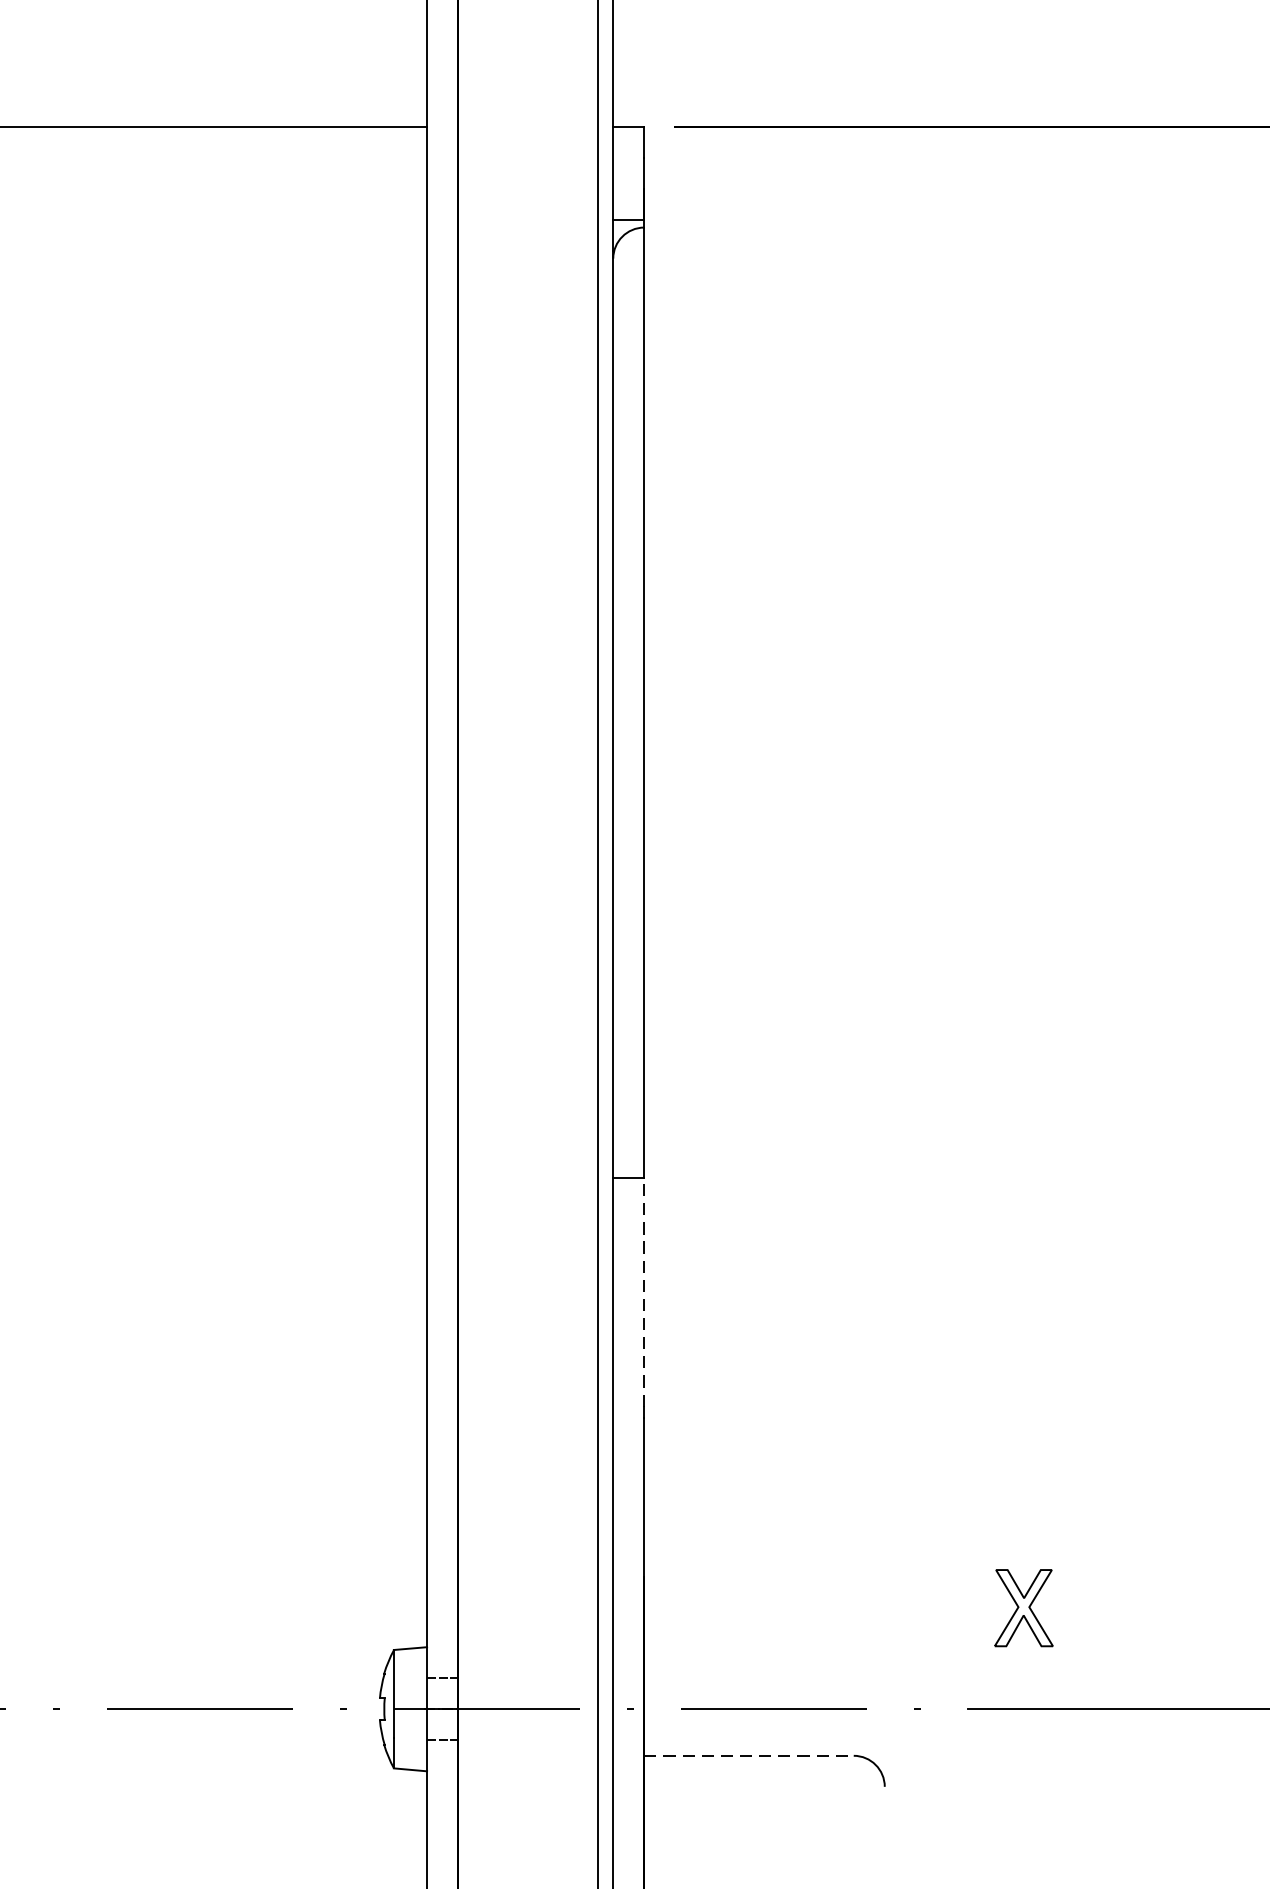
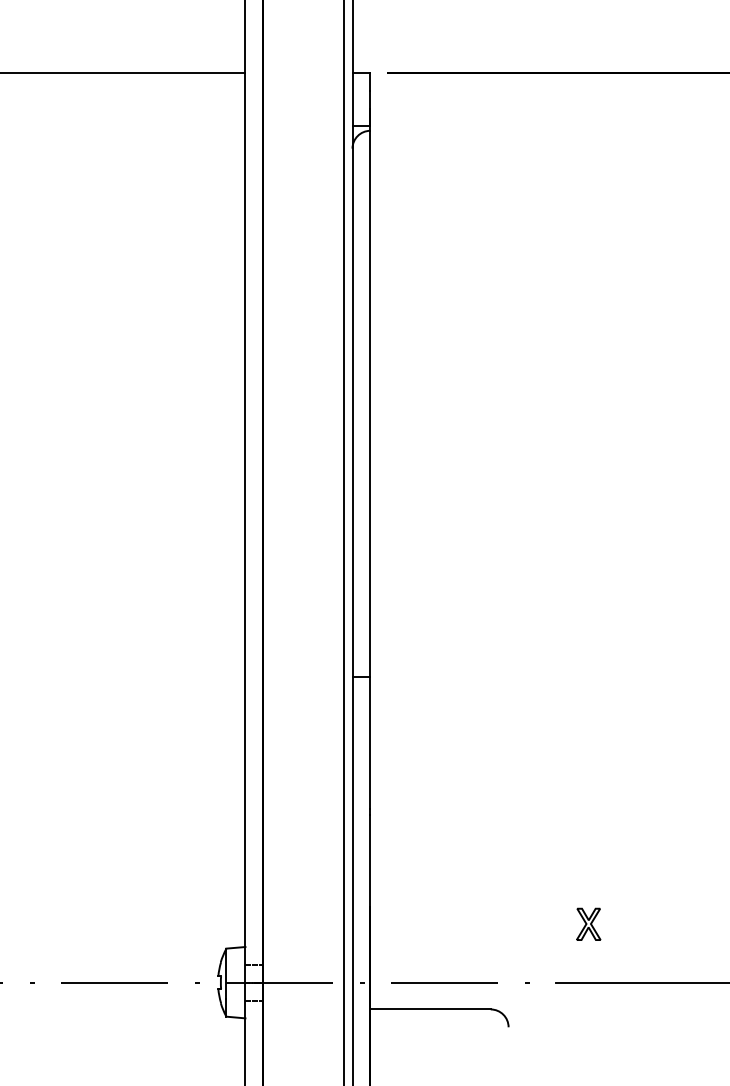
line: (644, 1291) -> (370, 742), dashed -> solid
part: (1023, 1606) -> (588, 923), size x0.71
line: (750, 1755) -> (431, 1009), dashed -> solid

